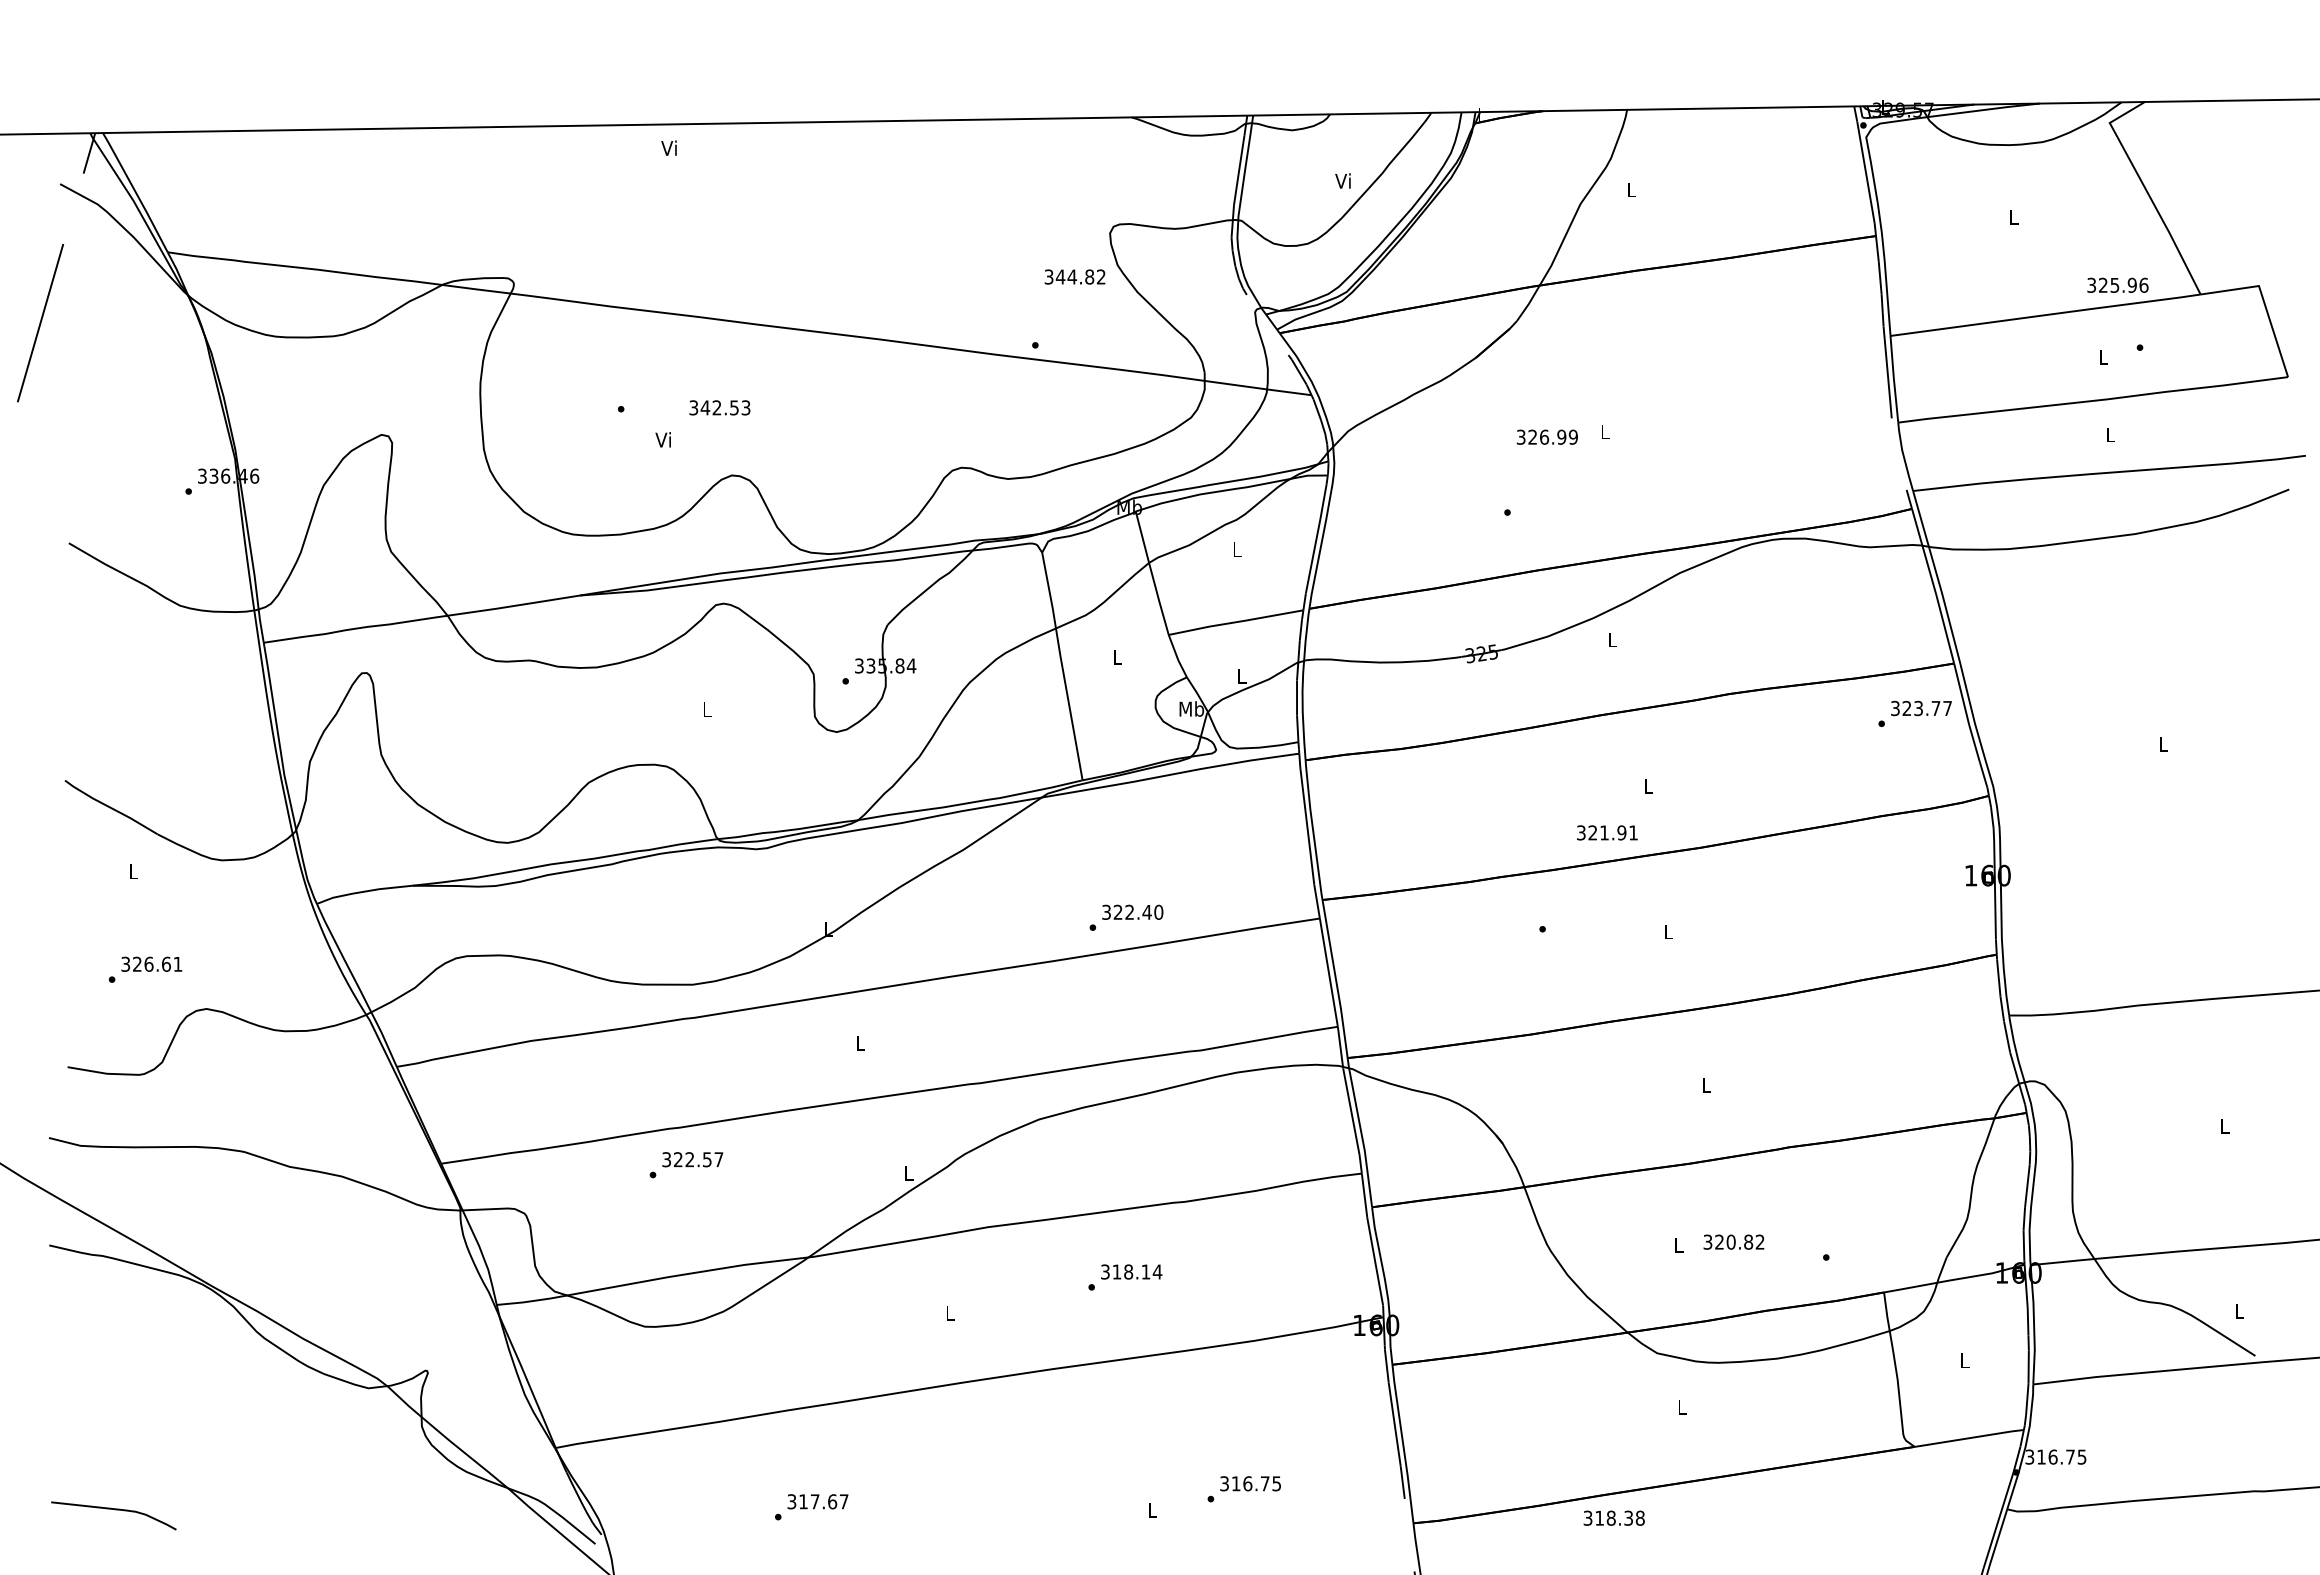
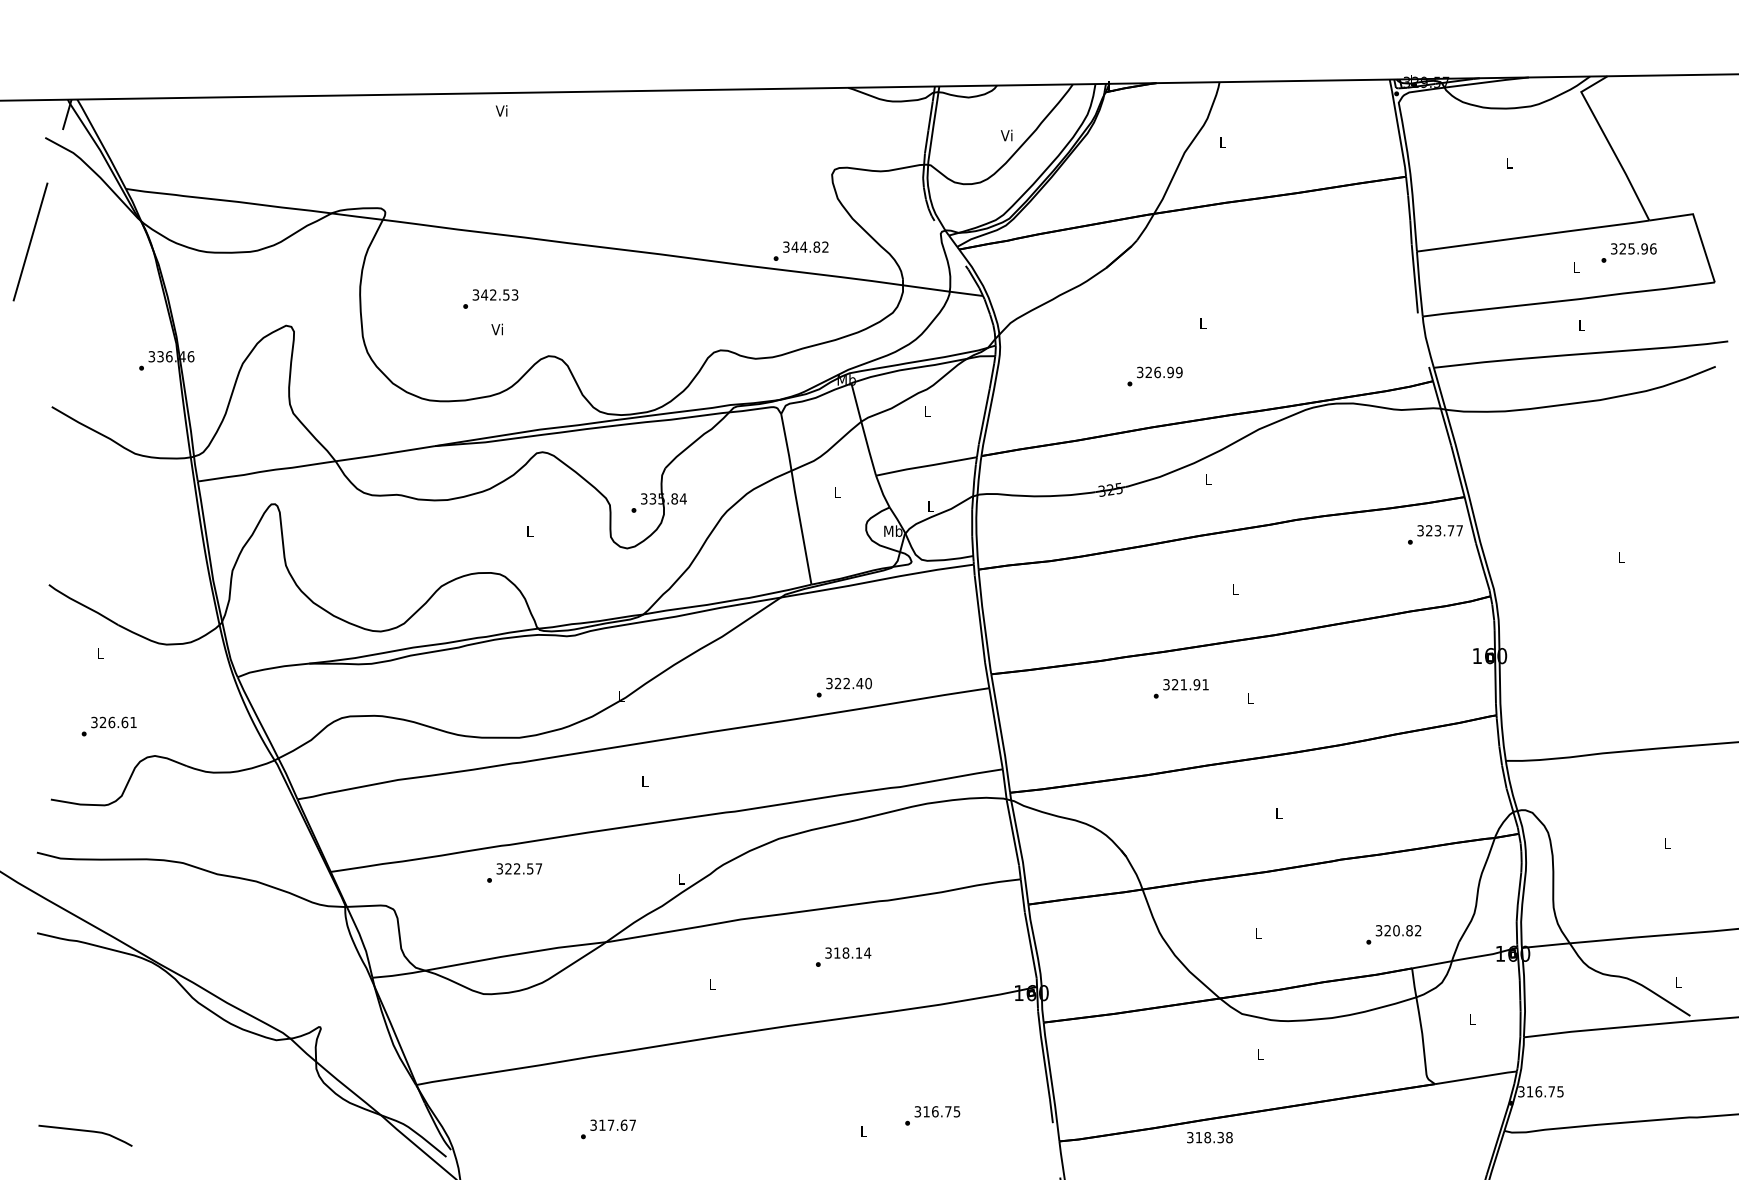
text: (1074, 276) -> (805, 246), moved
text: (2117, 284) -> (1633, 248), moved
text: (719, 407) -> (495, 294), moved
text: (1546, 436) -> (1159, 371), moved
text: (1607, 832) -> (1186, 684), moved
text: (1733, 1241) -> (1398, 930), moved

